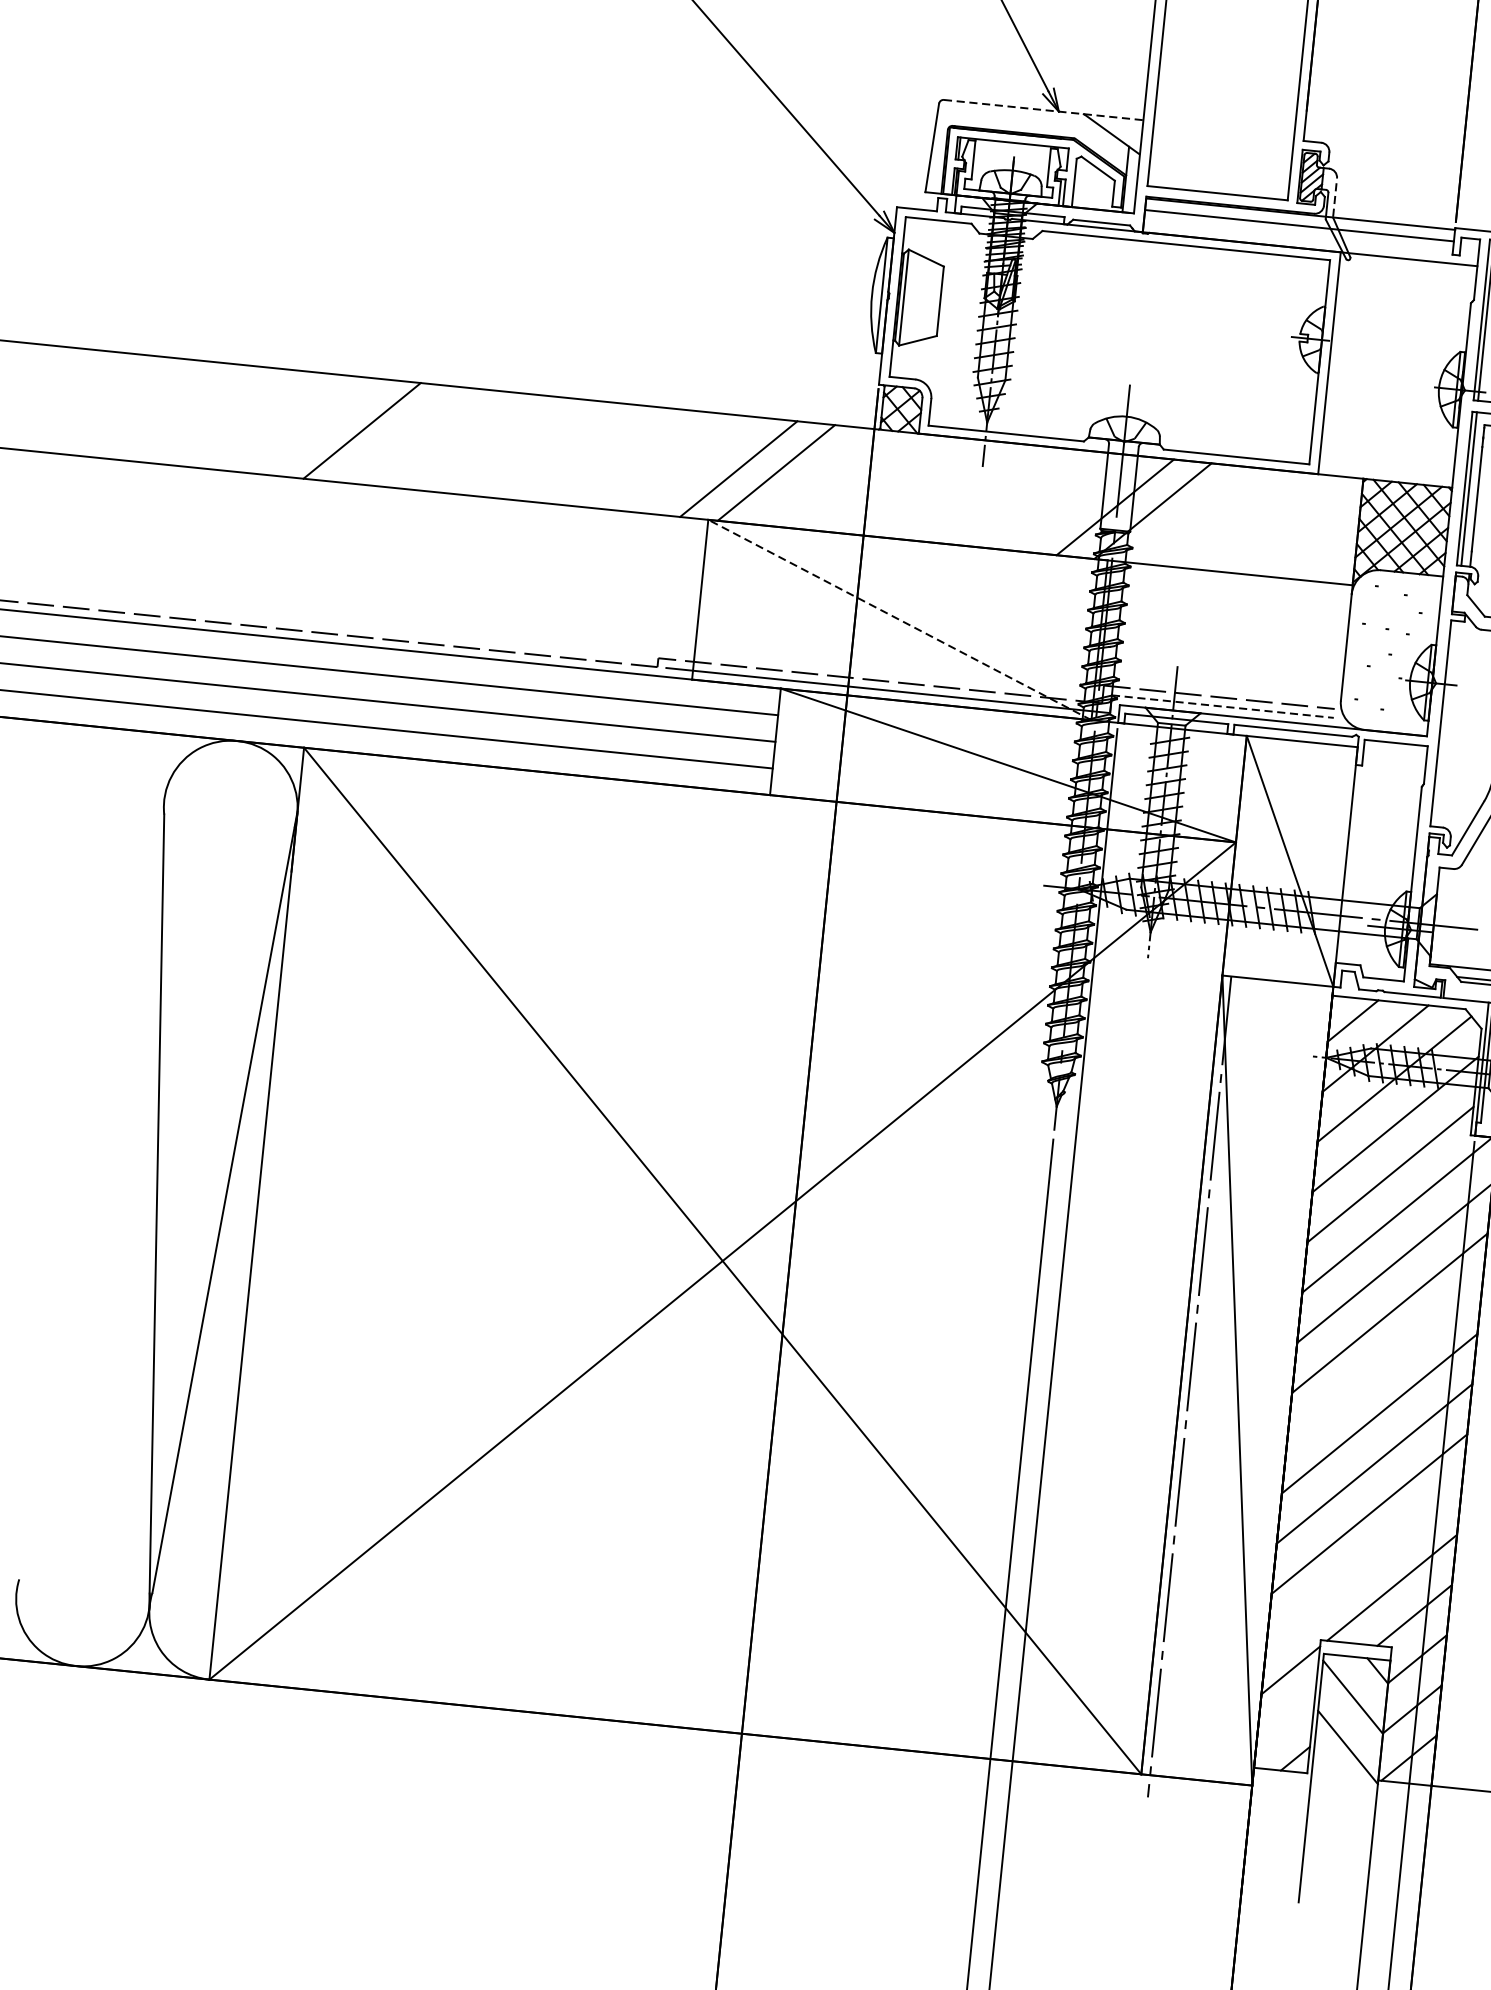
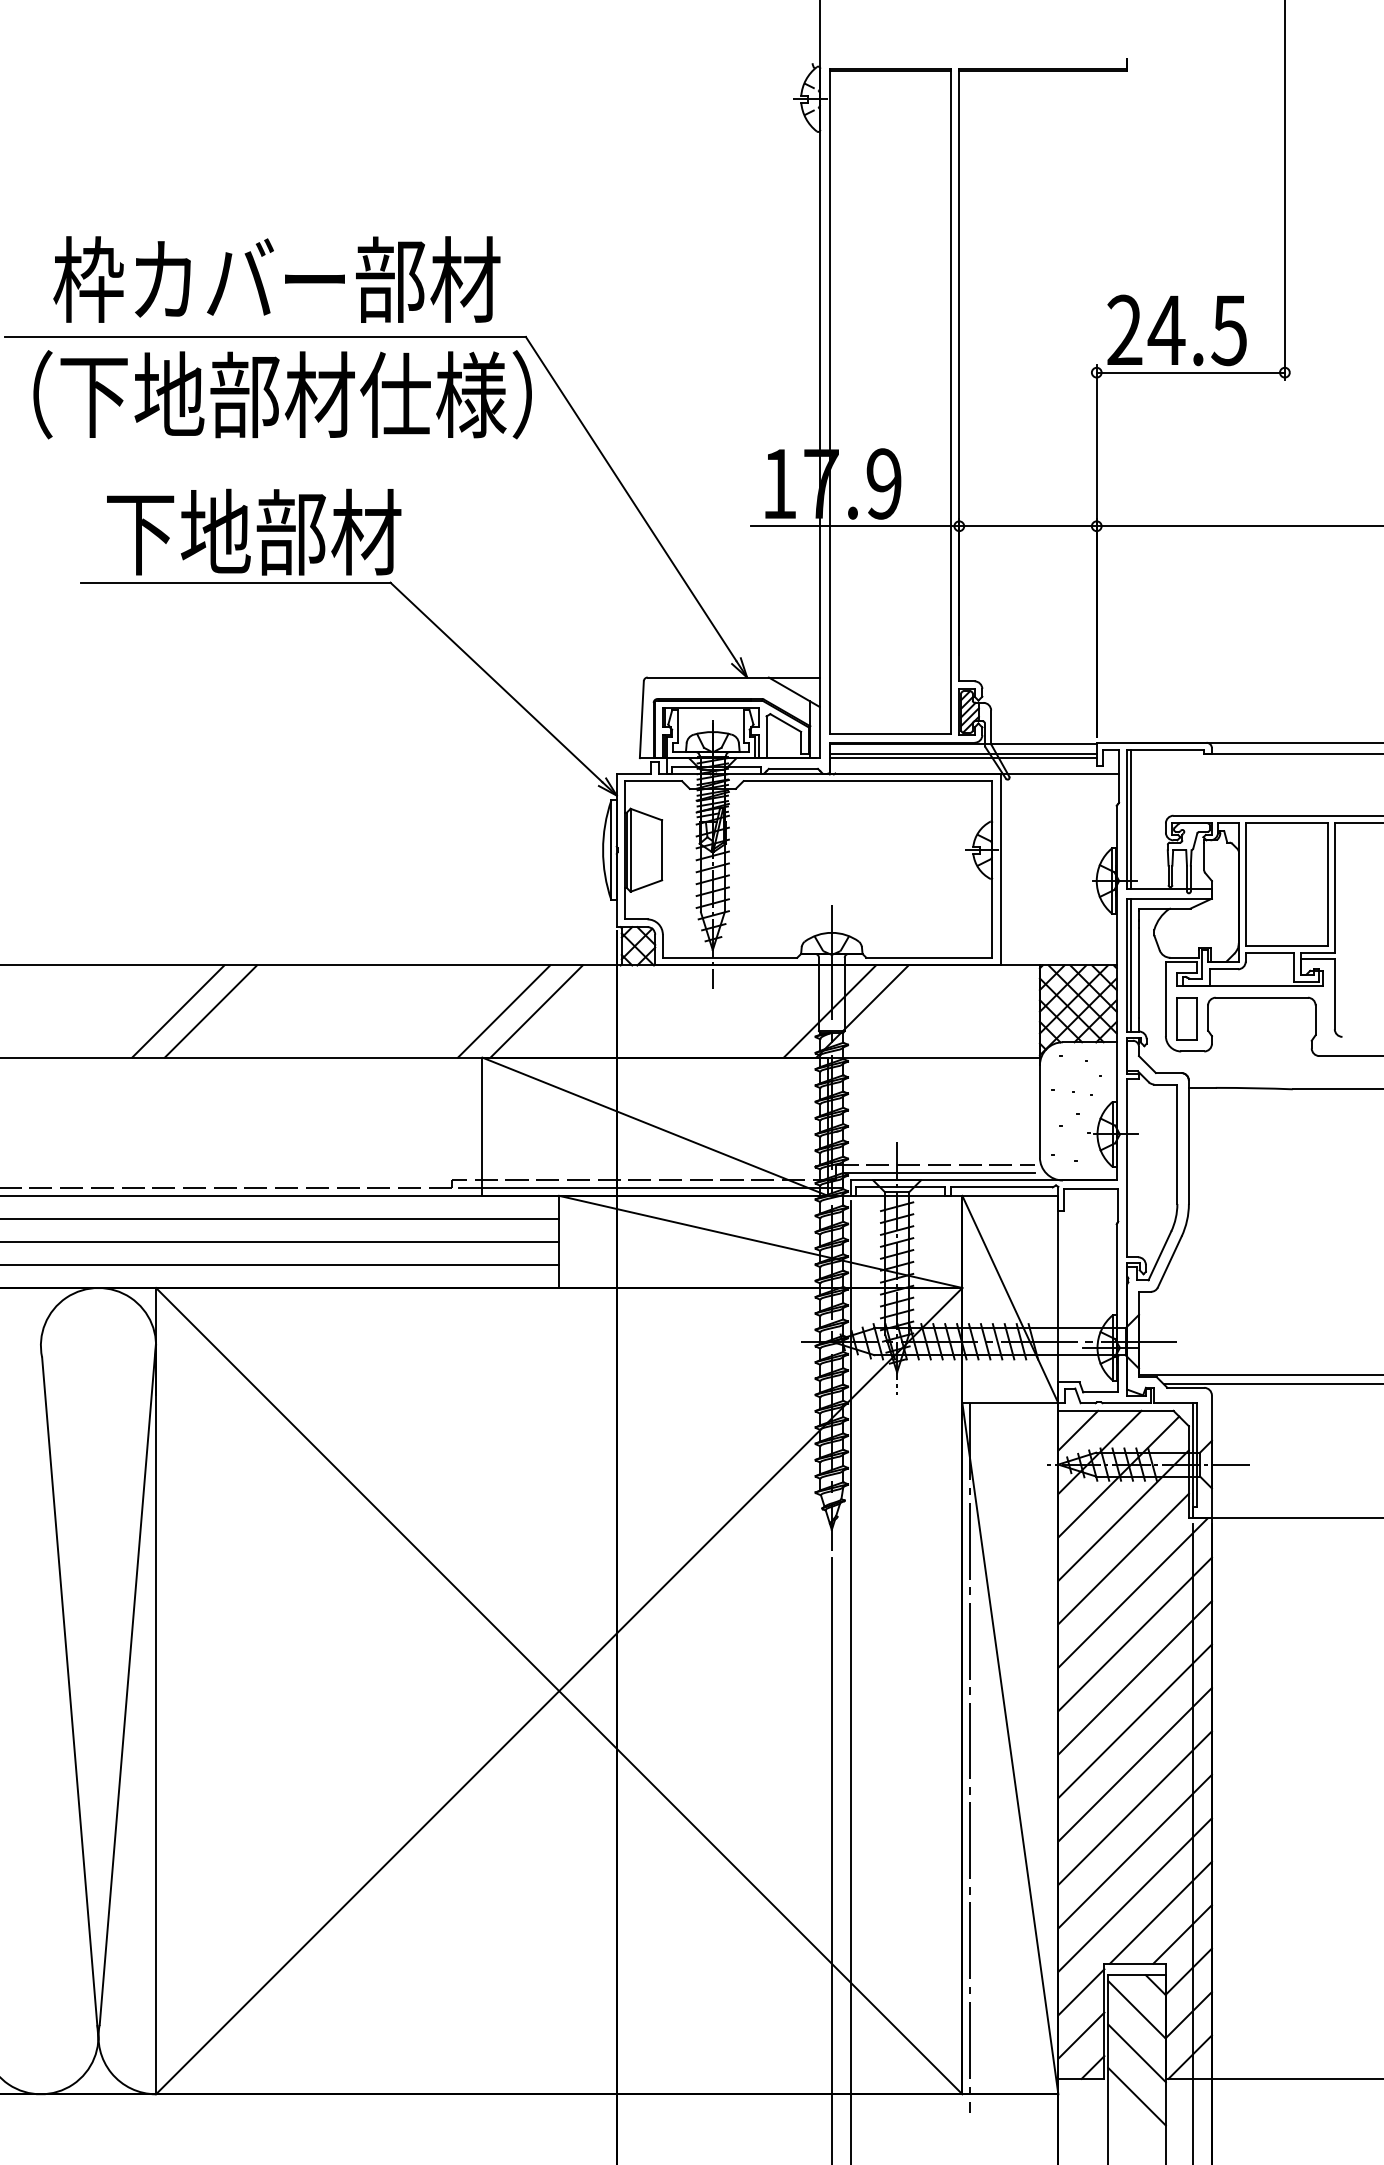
line: (1044, 110) -> (734, 677), dashed -> solid
line: (1335, 198) -> (991, 727), dashed -> solid
line: (1298, 230) -> (962, 758), added
line: (399, 434) -> (210, 1011), added
line: (899, 619) -> (654, 1126), dashed -> solid
line: (1223, 706) -> (939, 1172), dashed -> solid
line: (1384, 1363) -> (1134, 1721), added
line: (1363, 1563) -> (1134, 1894), added
line: (1285, 1720) -> (1081, 2035), added
line: (1342, 1797) -> (1136, 2096), added

